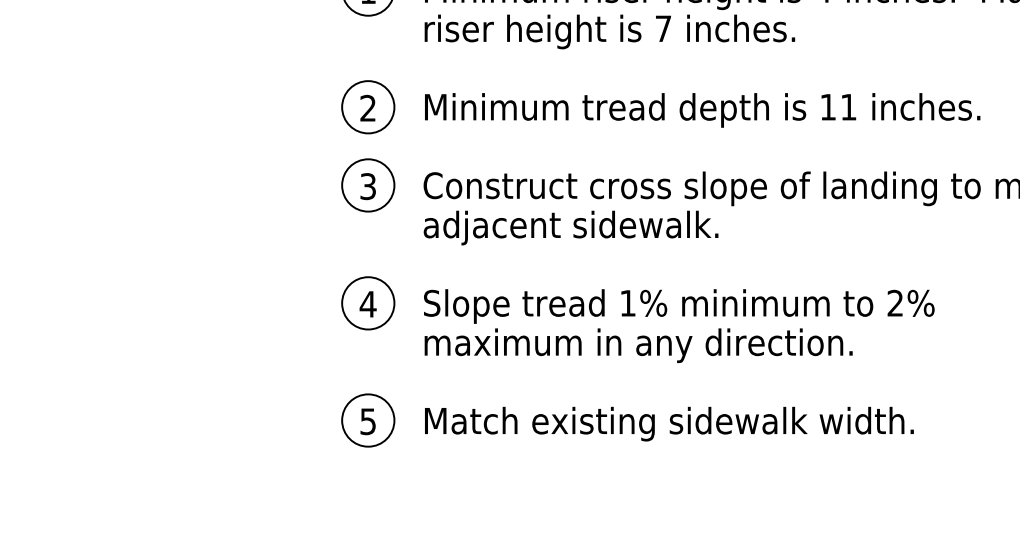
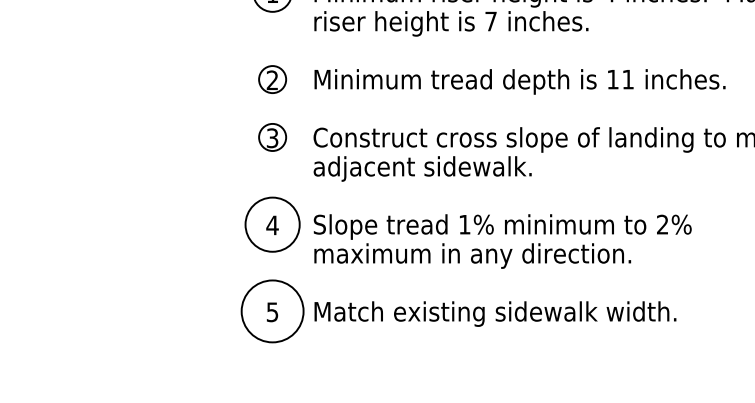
circle: (368, 107) -> (272, 79), size x0.7
circle: (368, 185) -> (272, 137), size x0.7
circle: (368, 303) -> (272, 224), size x1.4
circle: (368, 420) -> (272, 311), size x1.6

